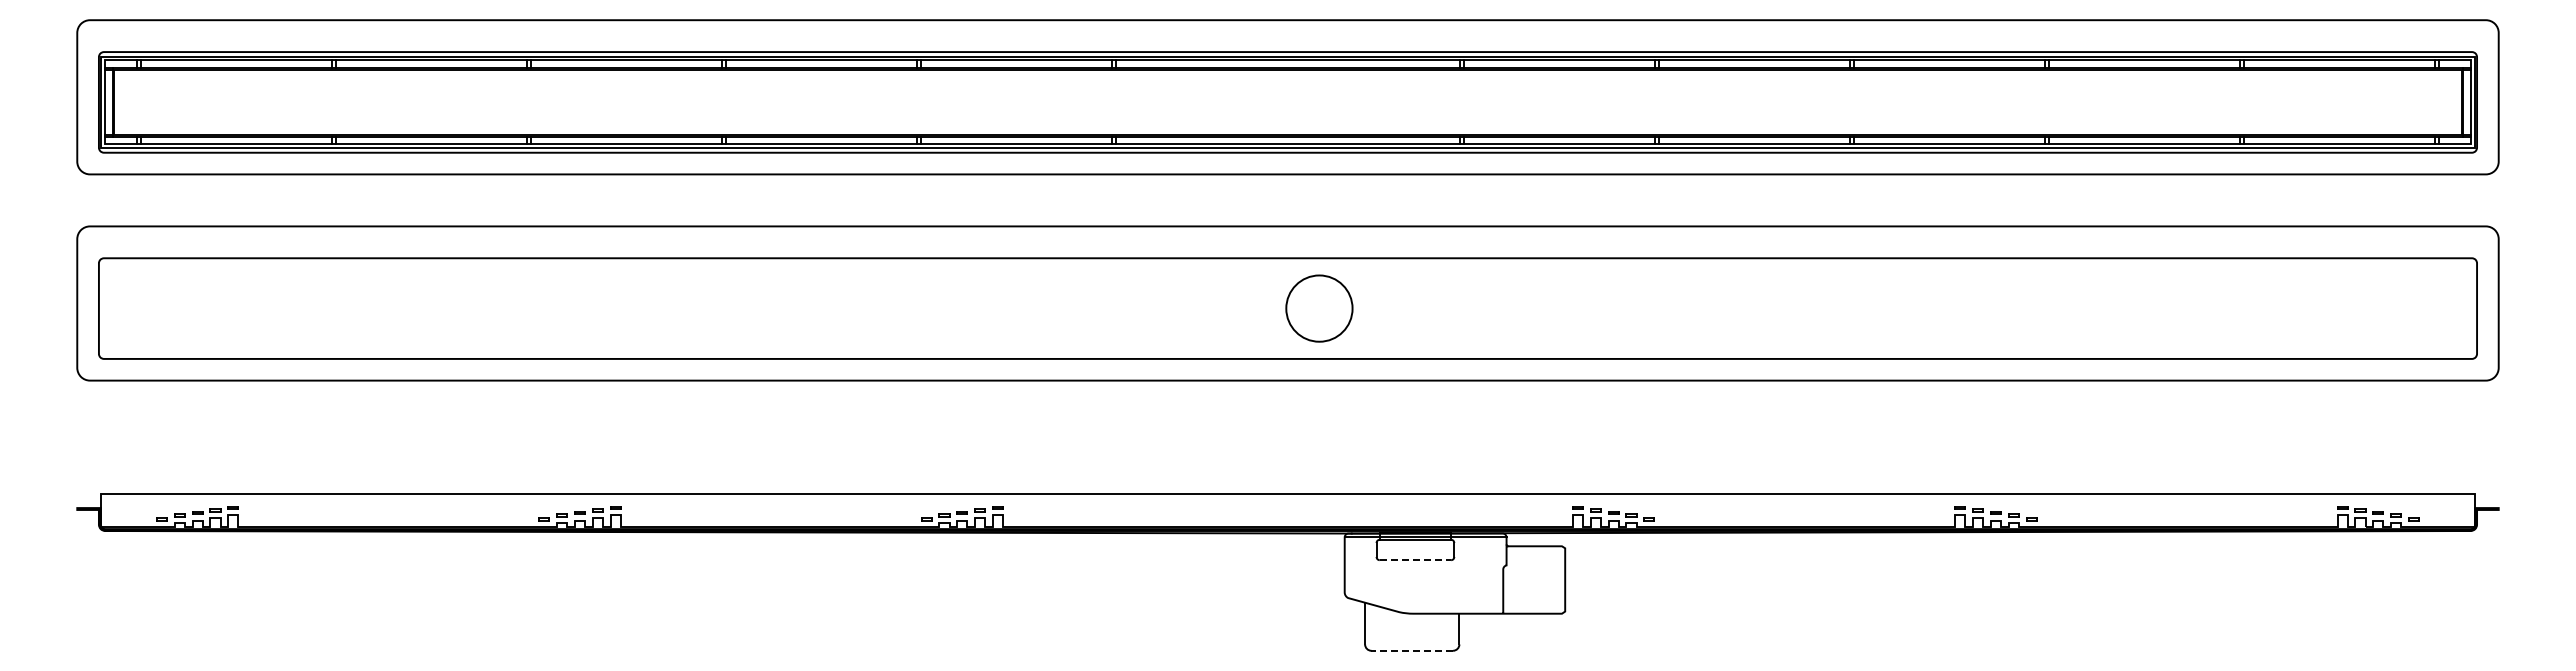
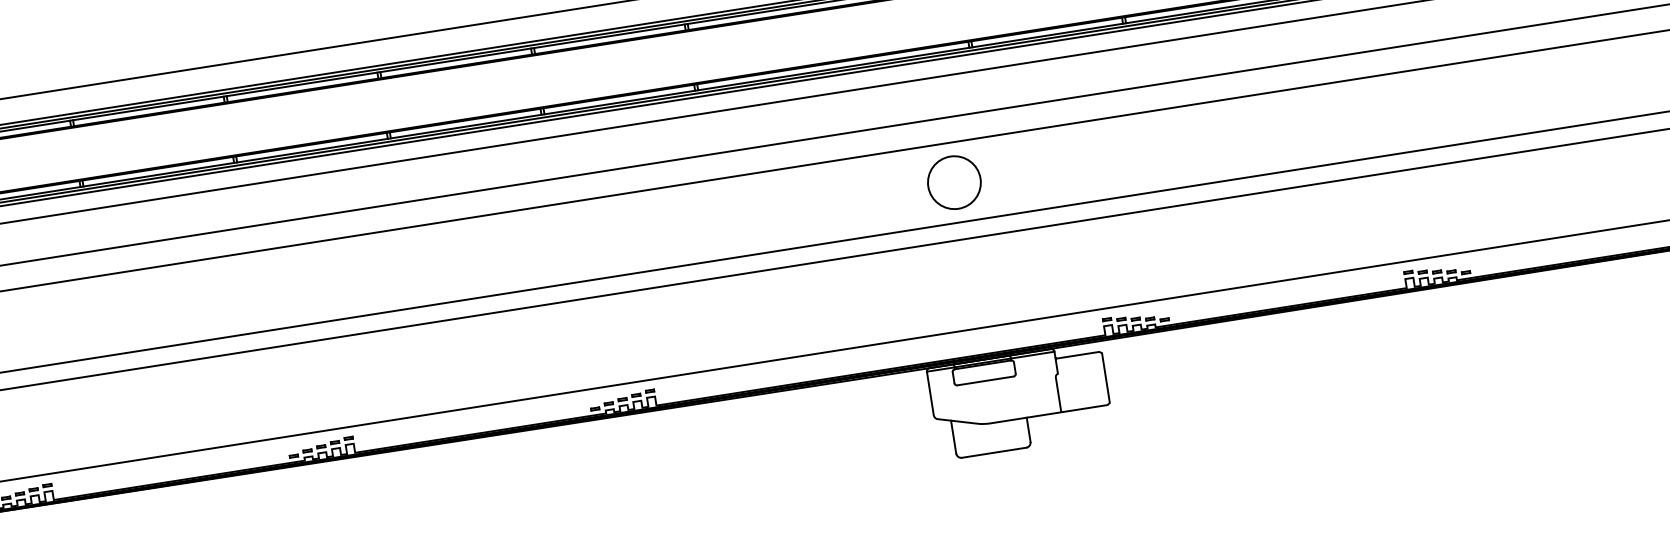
circle: (1319, 308) -> (954, 182), moved
line: (1415, 560) -> (985, 381), dashed -> solid
line: (1412, 650) -> (994, 452), dashed -> solid

